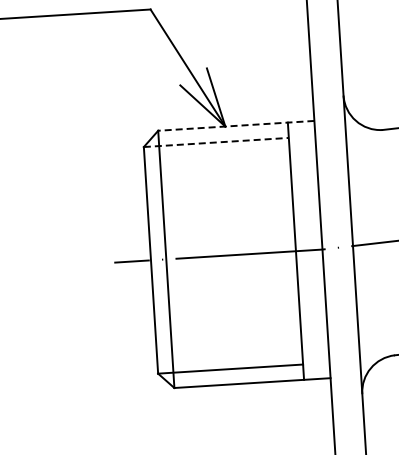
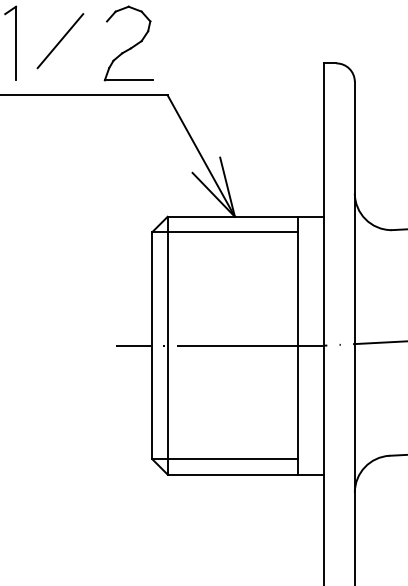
line: (235, 125) -> (245, 216), dashed -> solid
line: (215, 142) -> (224, 232), dashed -> solid

